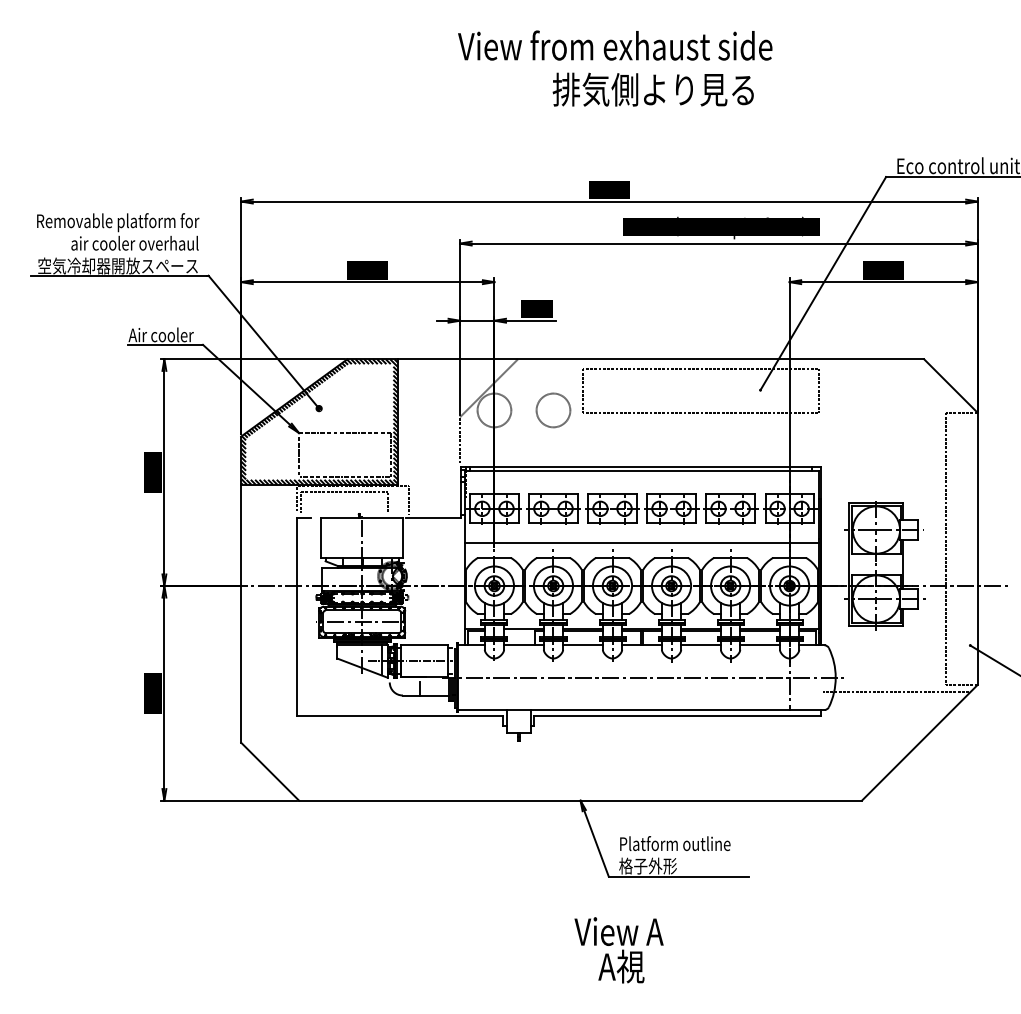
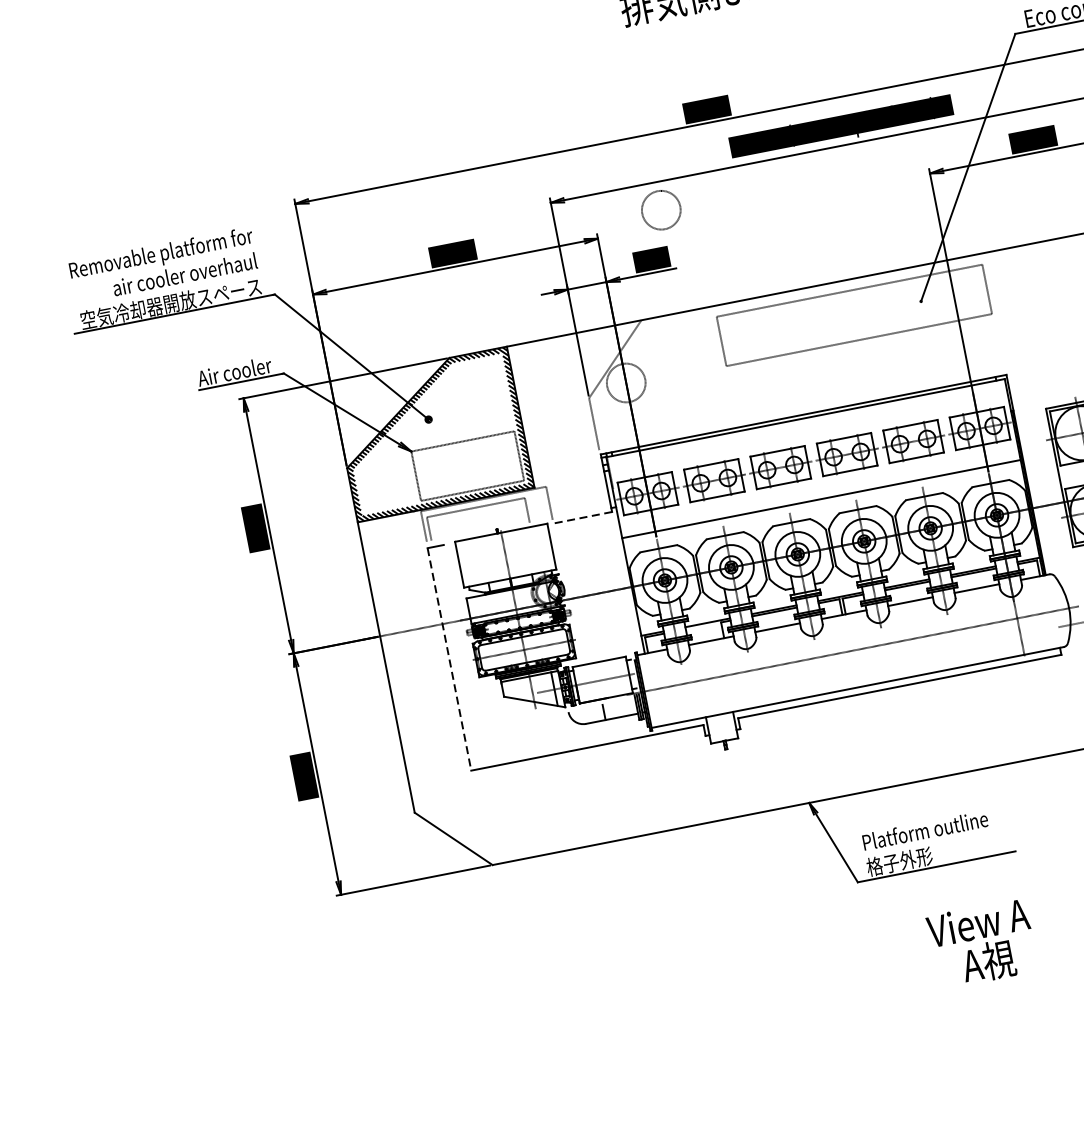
circle: (553, 410) -> (661, 210), moved
line: (433, 518) -> (581, 517), solid -> dashed
line: (296, 617) -> (449, 659), solid -> dashed
text: (618, 950) -> (981, 944), moved

